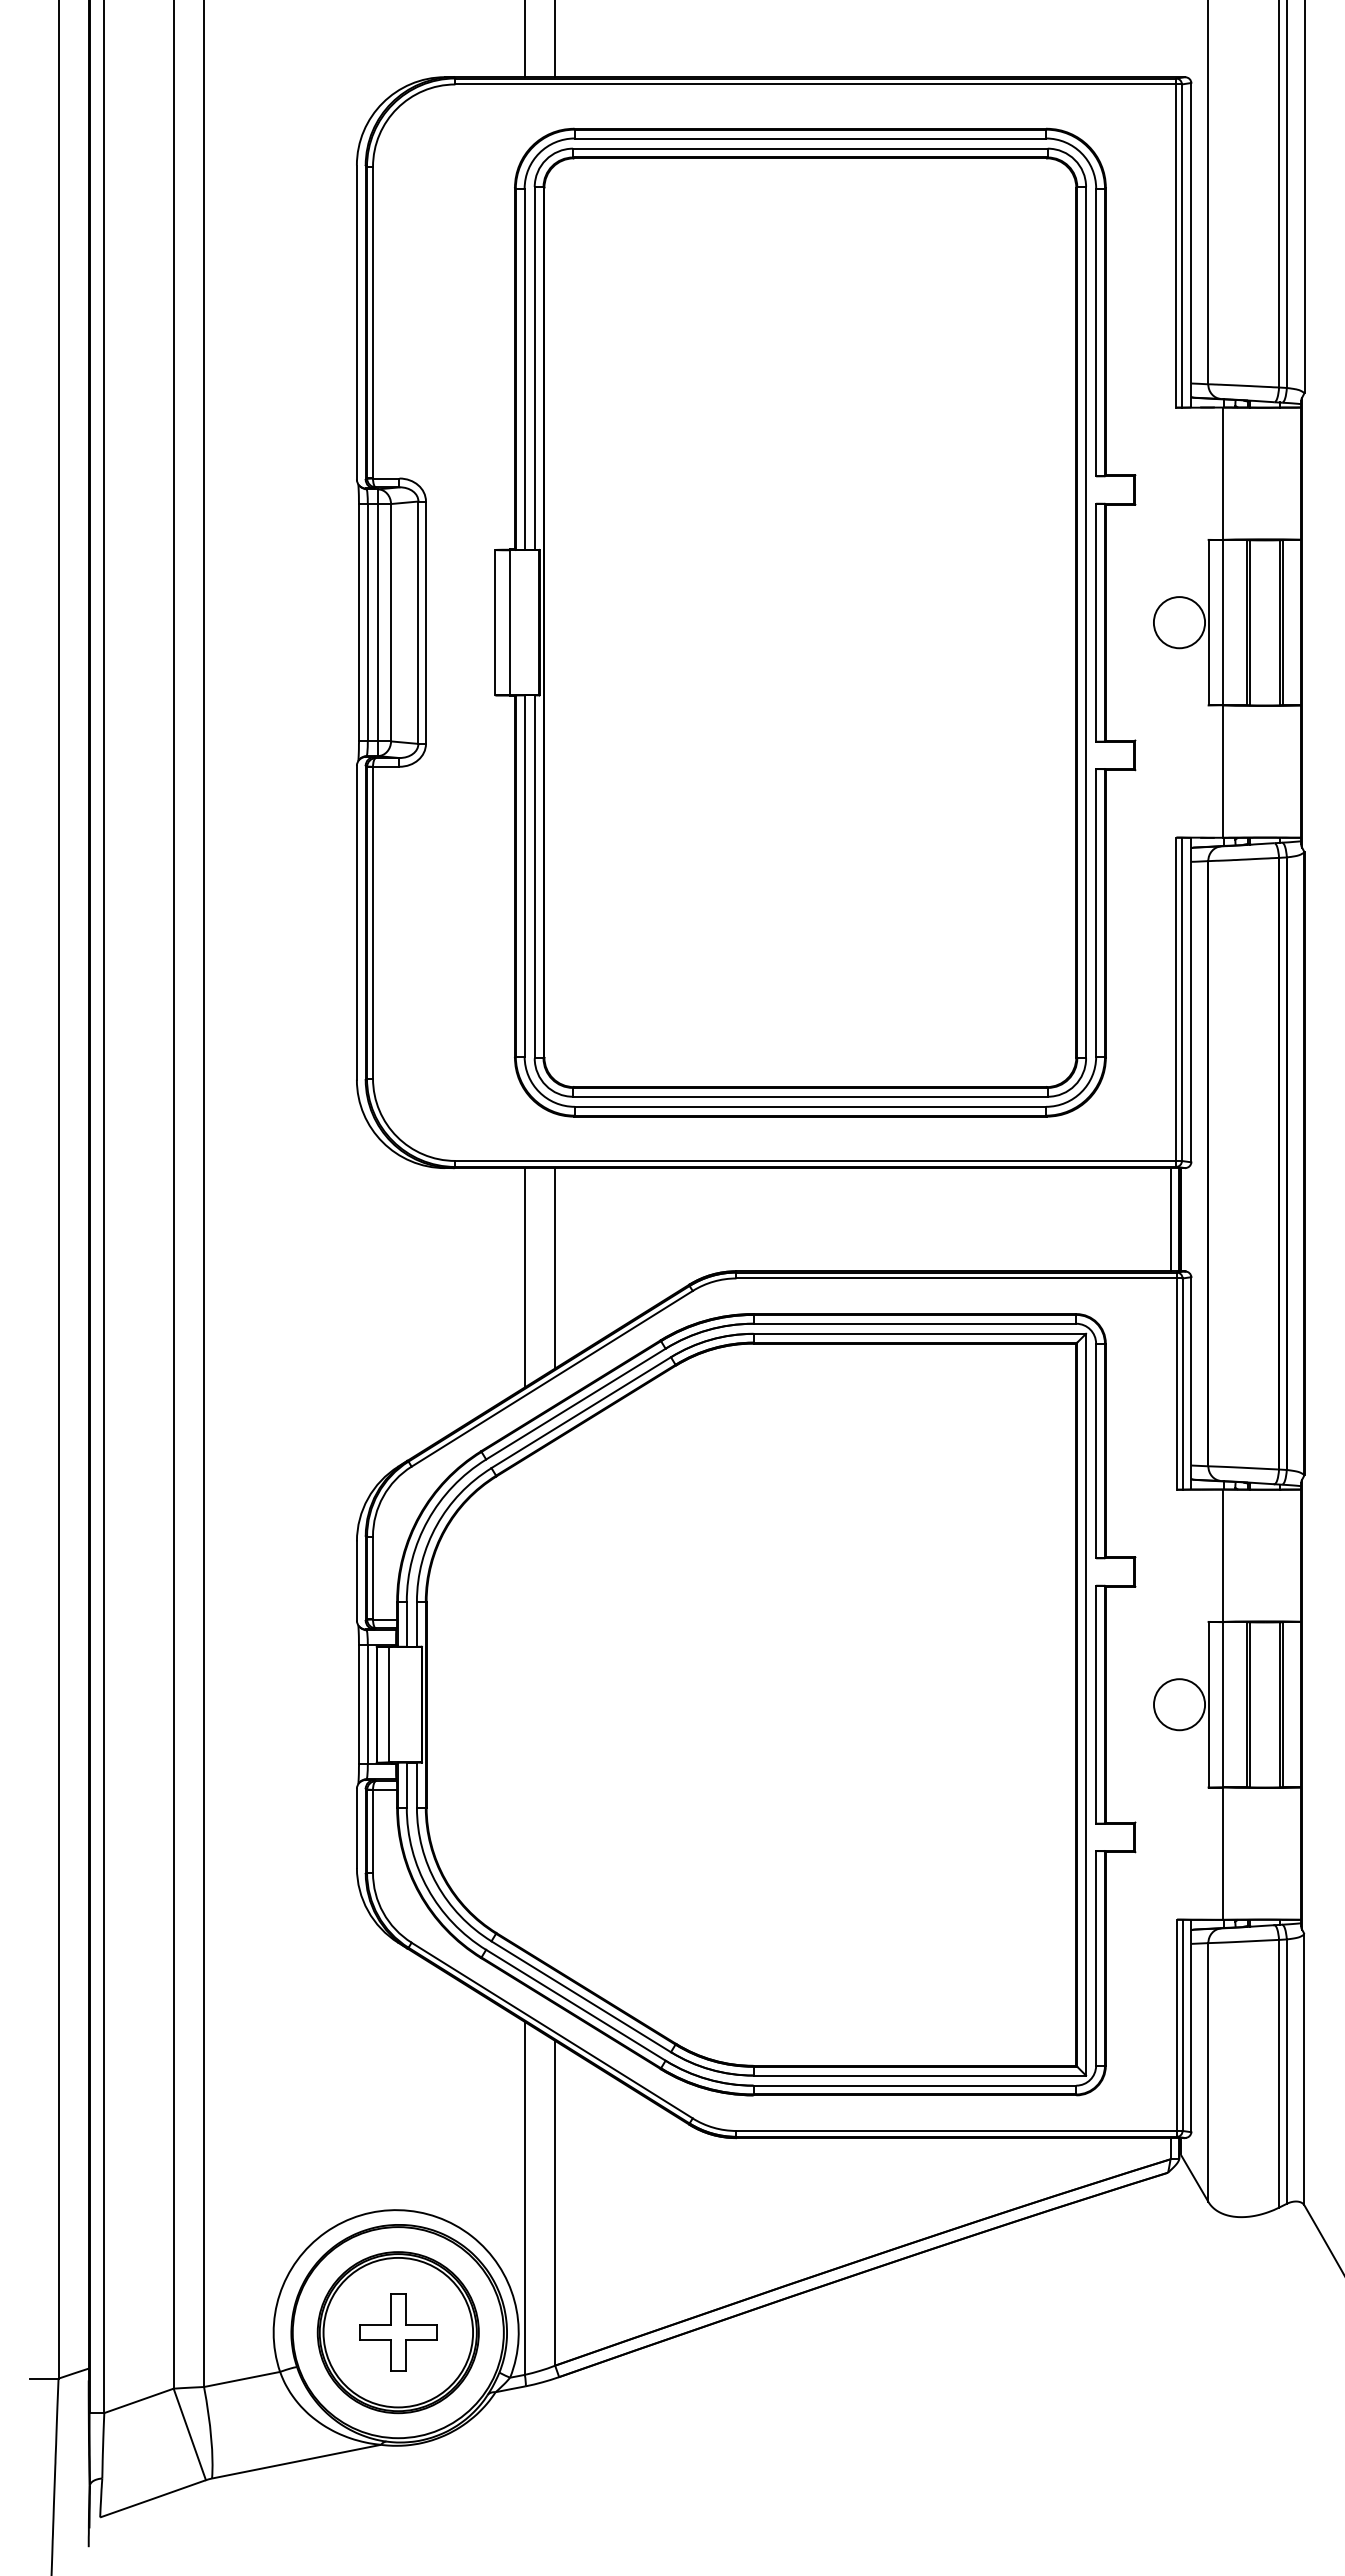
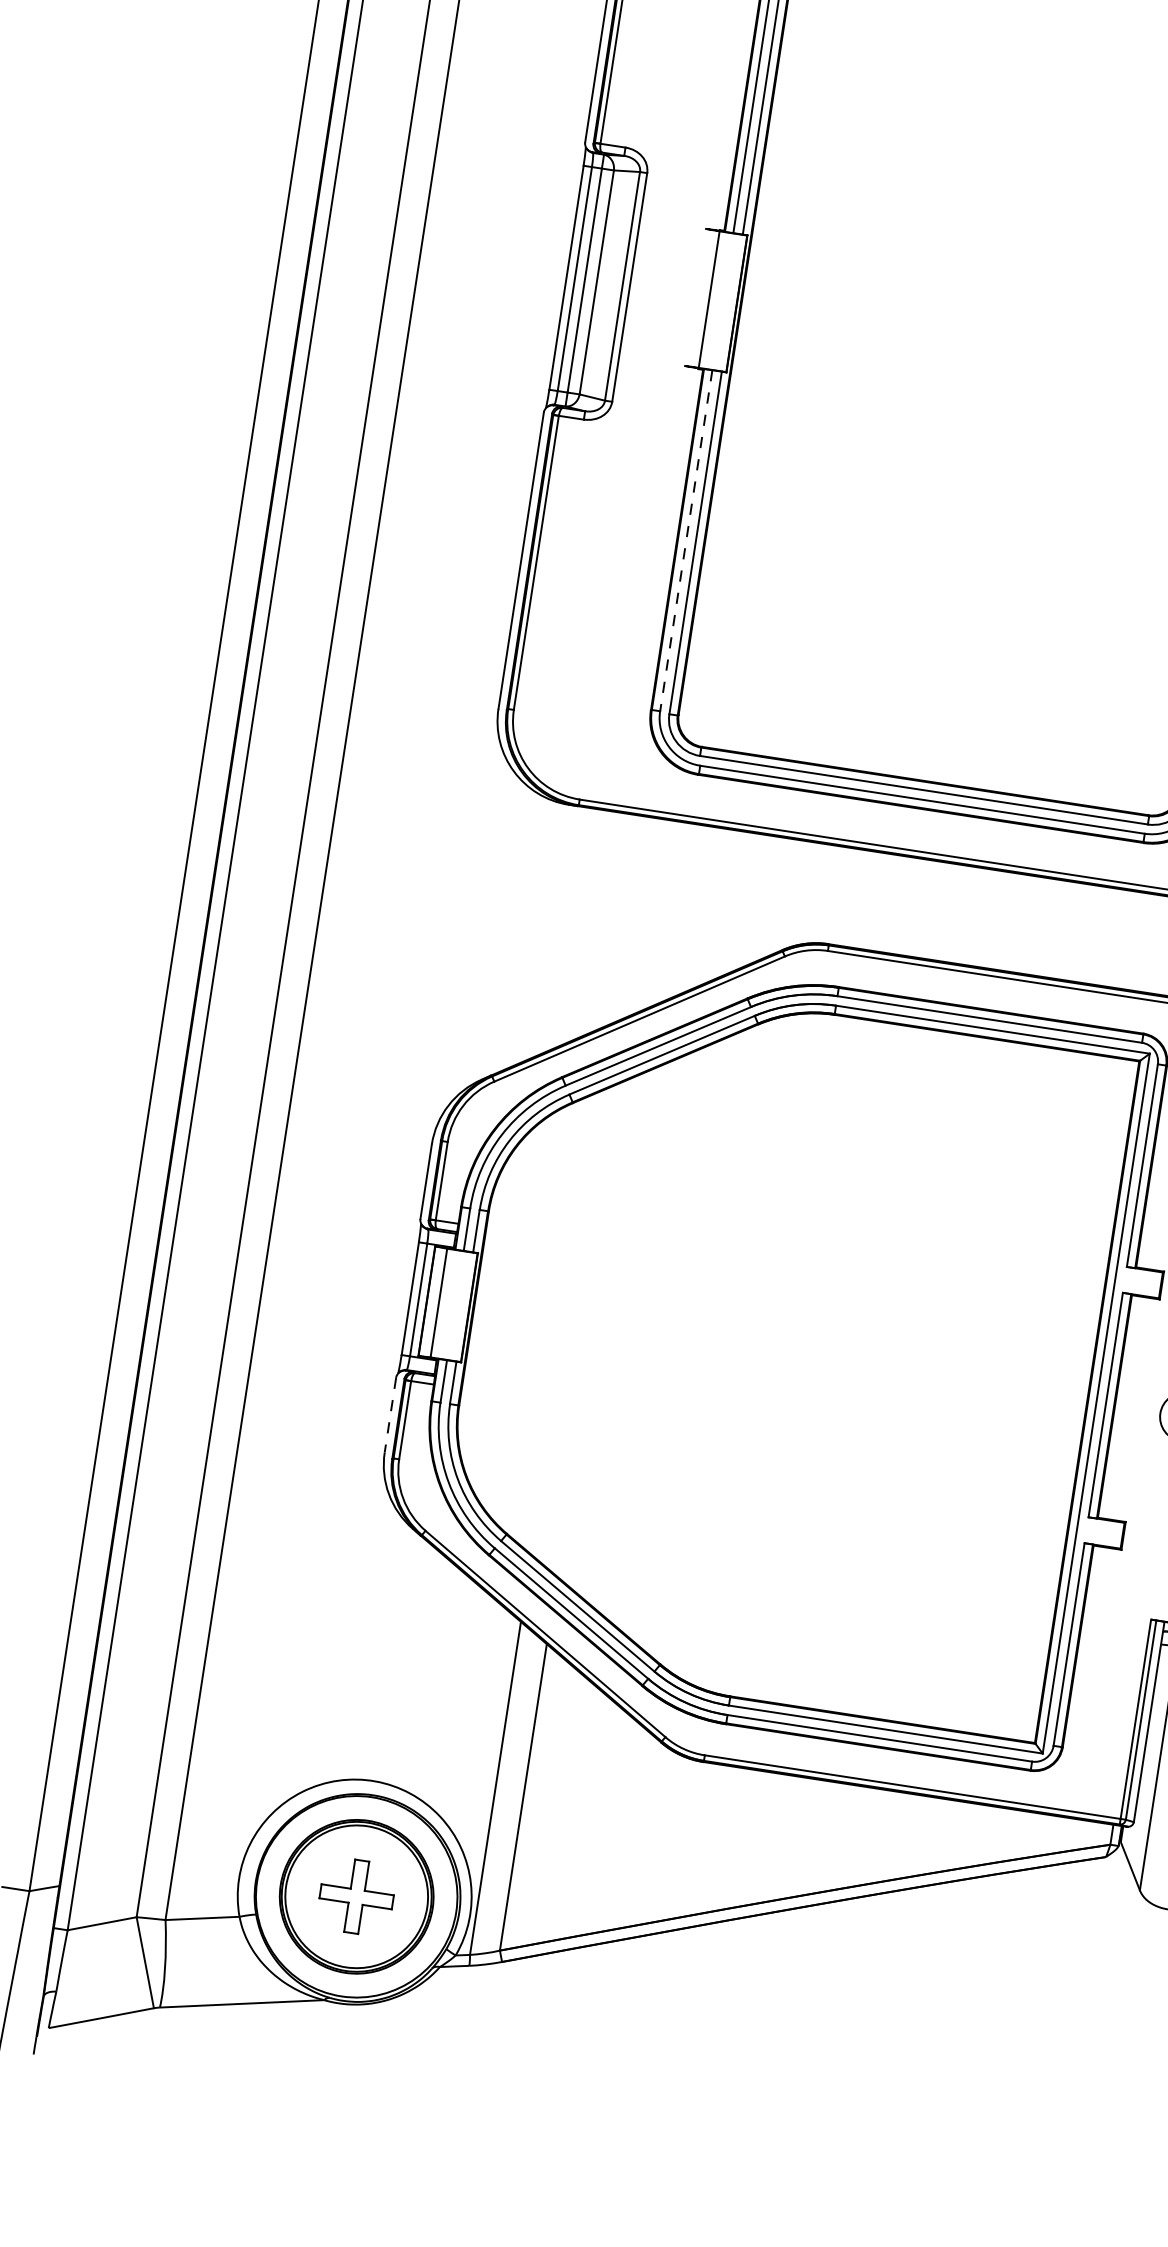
line: (495, 622) -> (695, 297), removed
line: (524, 876) -> (686, 541), solid -> dashed
line: (555, 1268) -> (658, 915), removed
line: (524, 1277) -> (628, 919), removed
line: (356, 1828) -> (390, 1415), solid -> dashed

